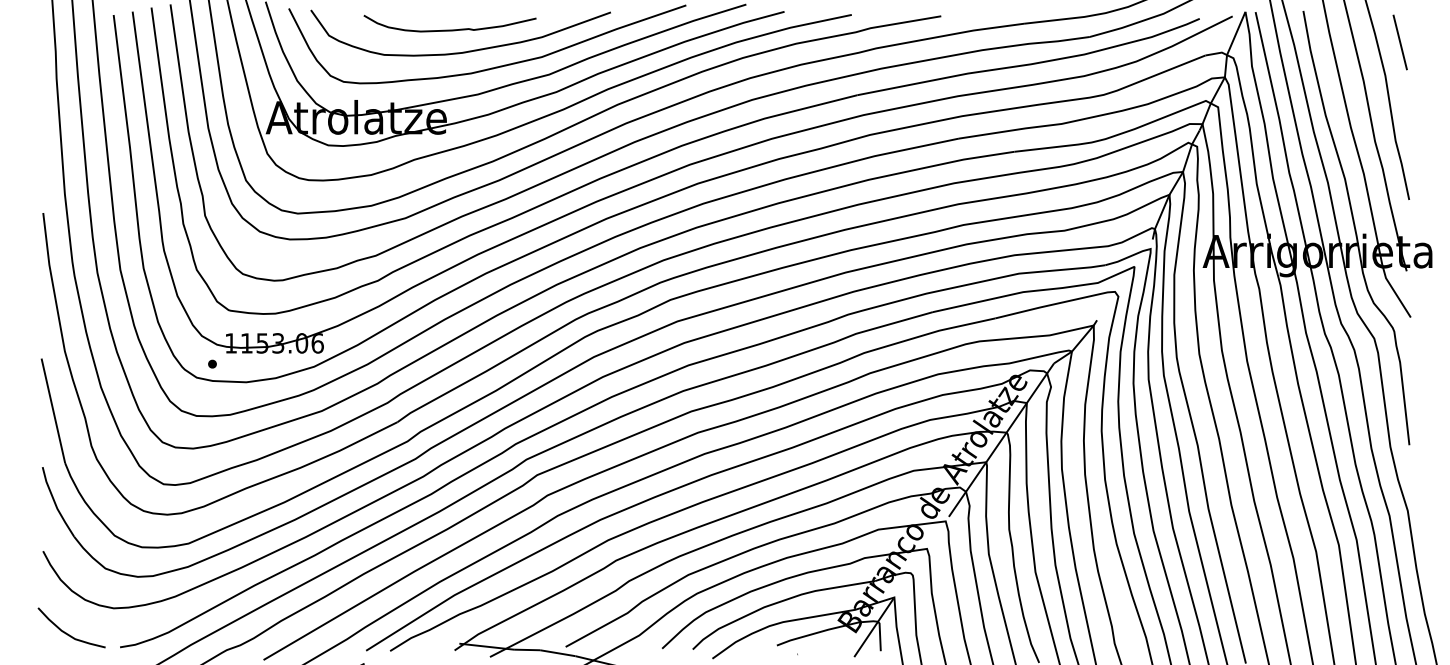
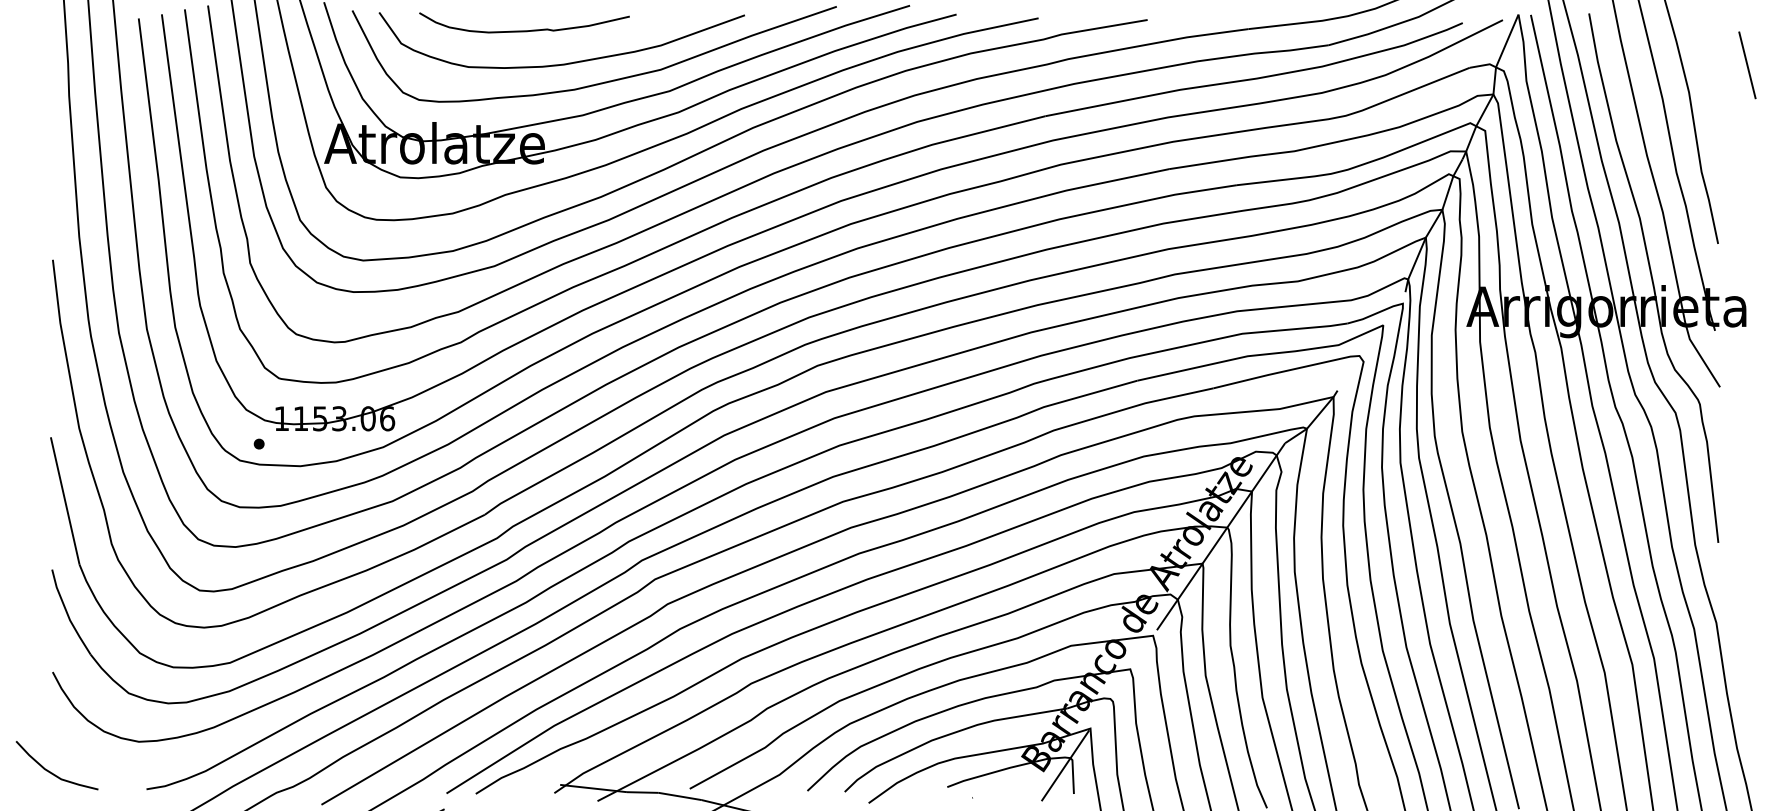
curve: (449, 29) -> (523, 30), moved
line: (1399, 42) -> (1746, 65), moved
curve: (68, 633) -> (53, 772), moved

